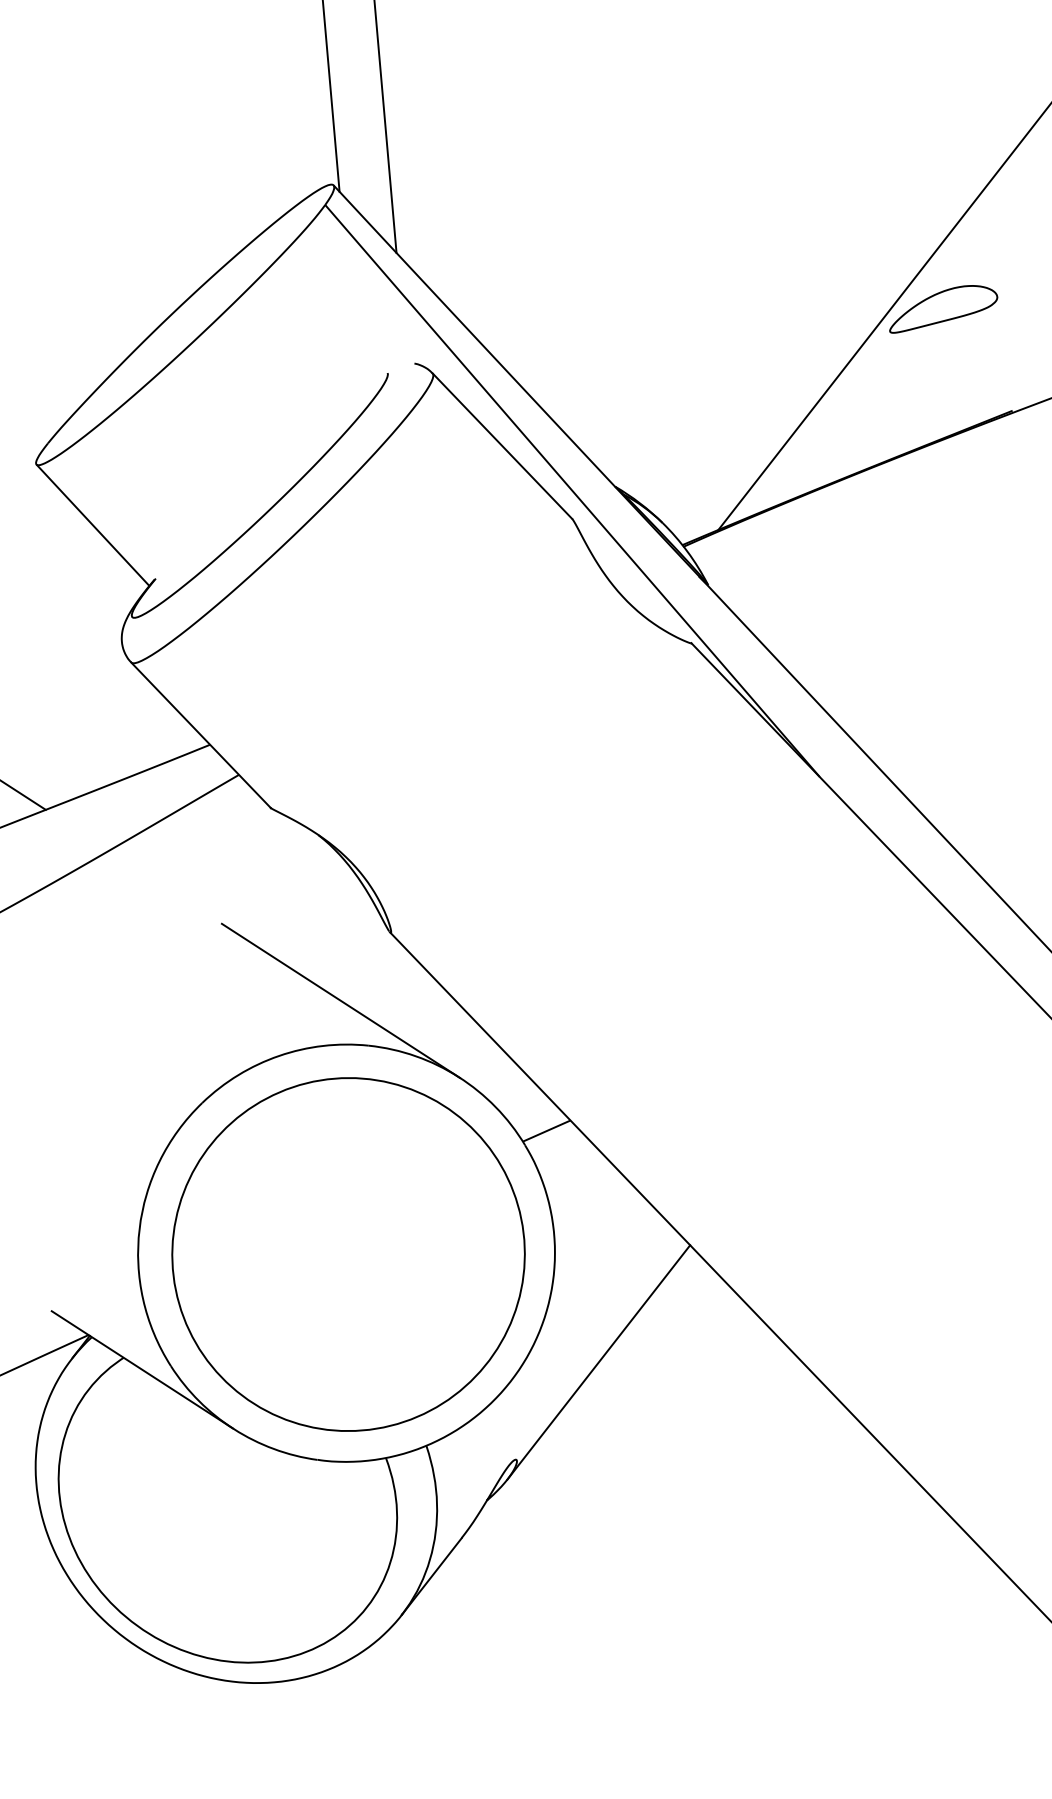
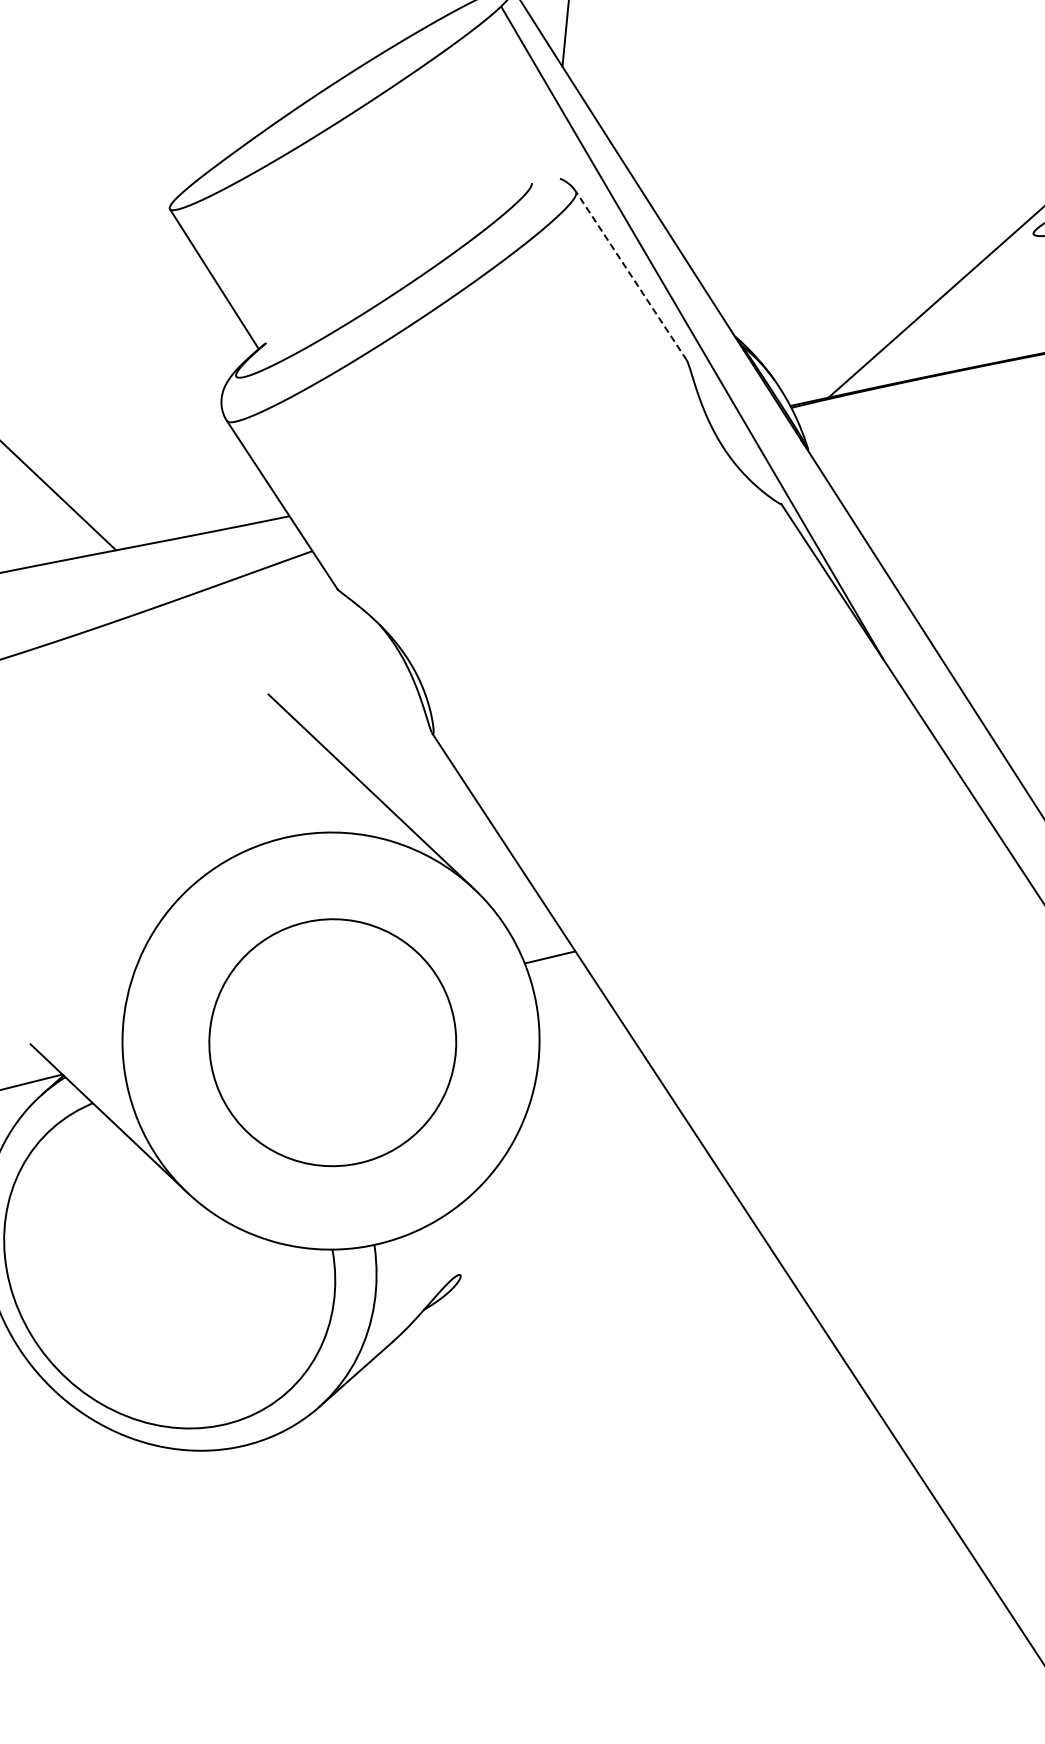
line: (502, 446) -> (631, 276), solid -> dashed
part: (348, 1254) -> (332, 1042), size x0.7
line: (598, 1362) -> (558, 1194), removed

